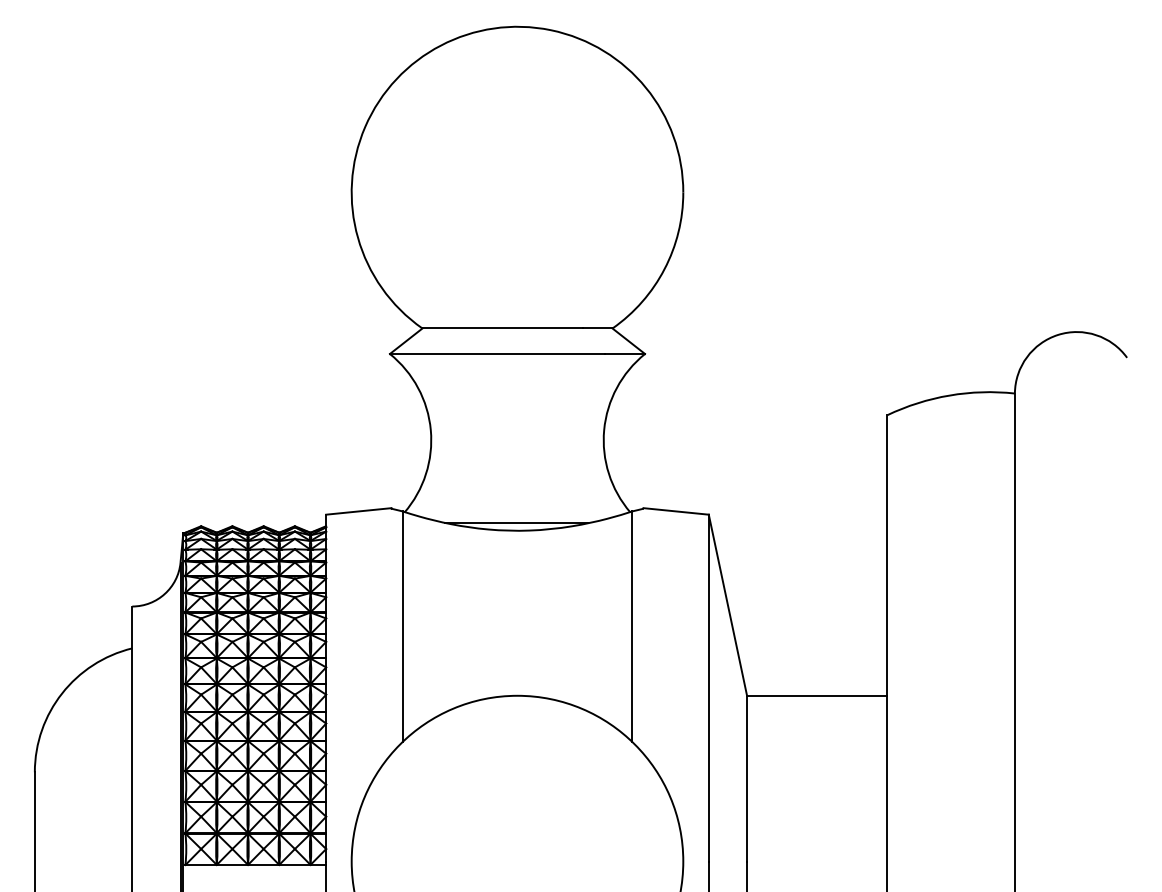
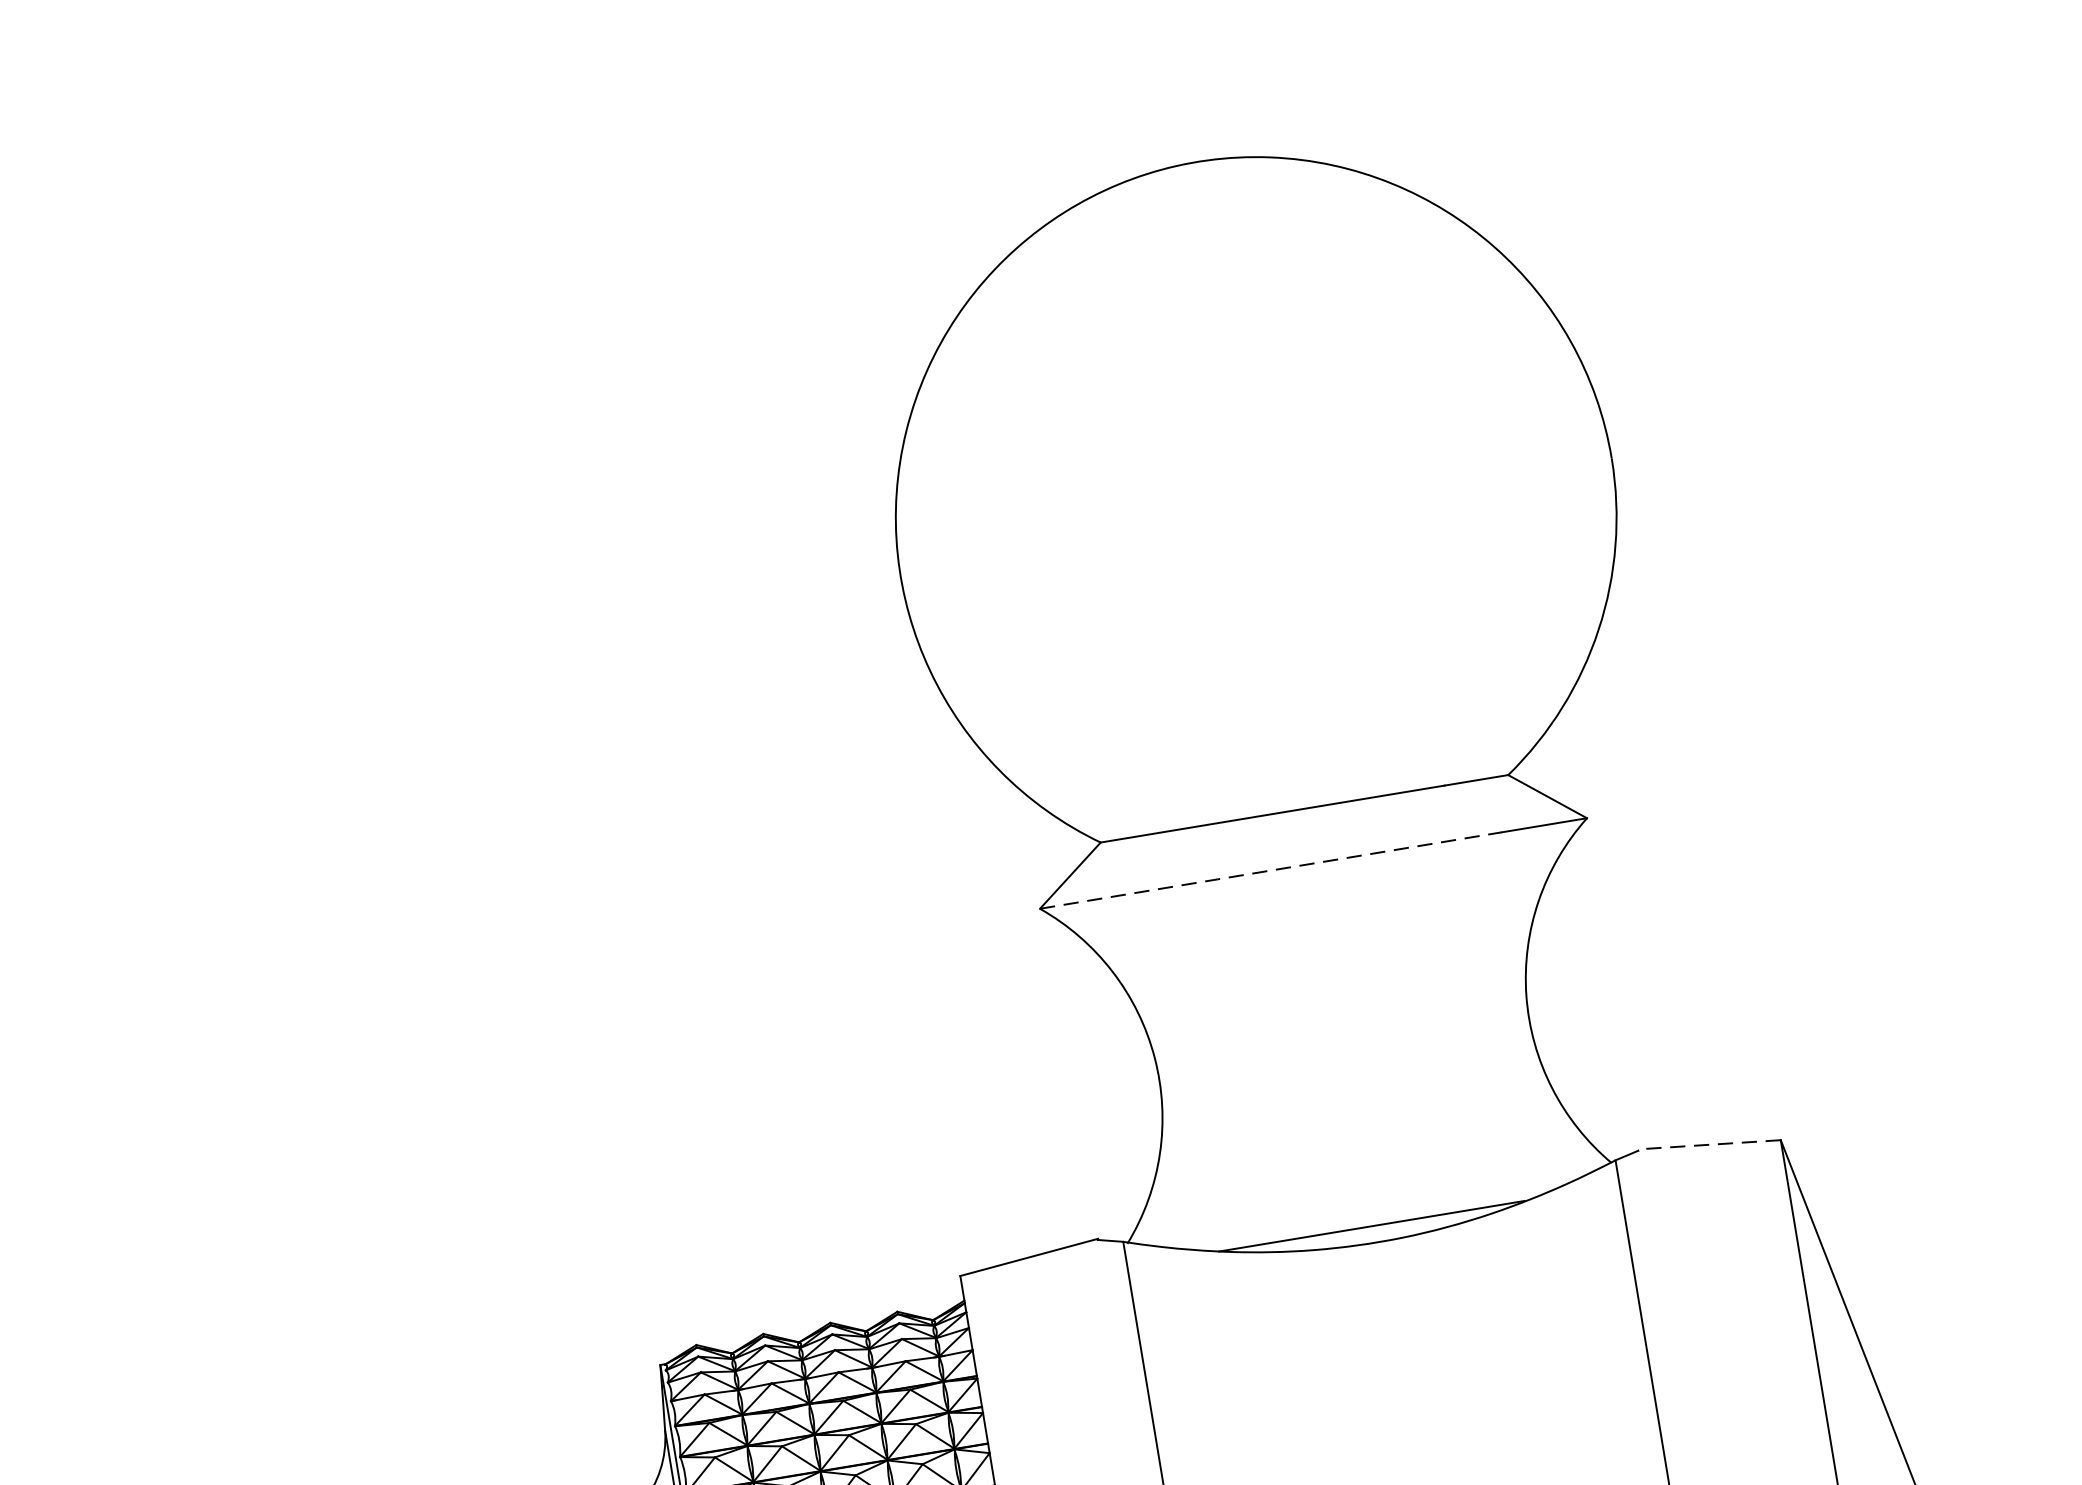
line: (497, 353) -> (1270, 869), solid -> dashed
line: (676, 511) -> (1710, 1144), solid -> dashed

